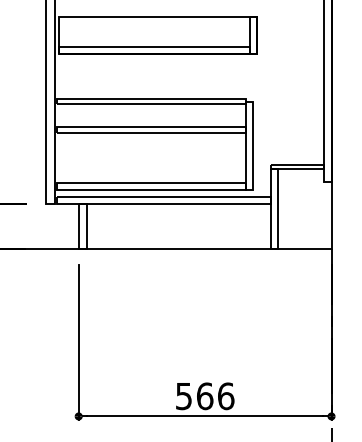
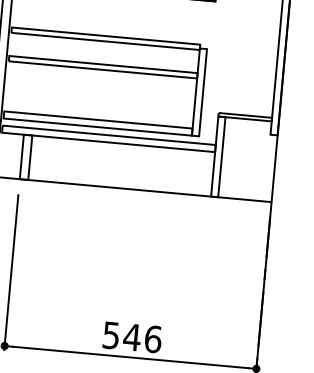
text: (204, 396) -> (131, 337), 566 -> 546

